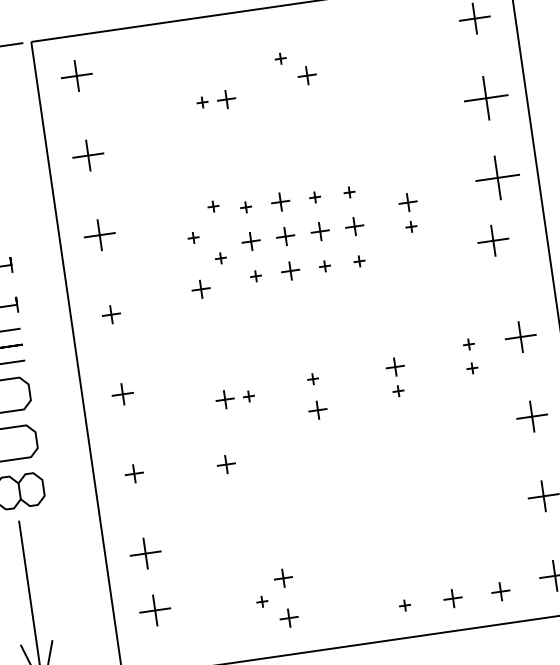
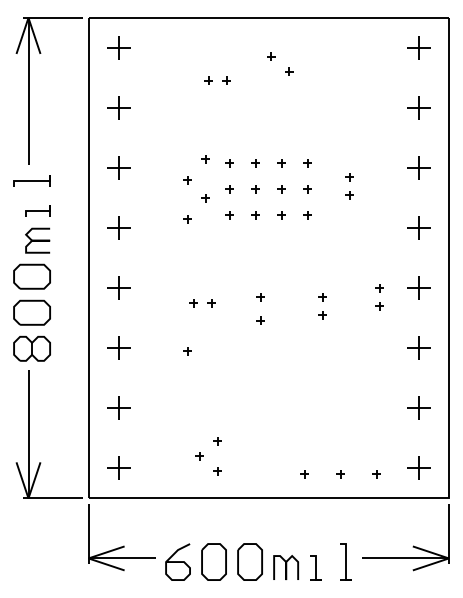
part: (307, 74) -> (289, 71), size x0.62
part: (485, 97) -> (418, 107), size x0.71
part: (226, 98) -> (226, 80), size x0.62
part: (497, 177) -> (418, 167), size x0.71
part: (280, 202) -> (255, 163), size x0.62
part: (407, 203) -> (349, 177), size x0.62
part: (354, 227) -> (307, 189), size x0.62
part: (319, 232) -> (281, 189), size x0.62
part: (285, 237) -> (255, 189), size x0.62
part: (492, 240) -> (418, 227), moved
part: (250, 242) -> (229, 189), size x0.62
part: (290, 271) -> (255, 215), size x0.62
part: (200, 290) -> (187, 219), size x0.62
part: (111, 313) -> (118, 227), size x1.67
part: (394, 367) -> (322, 297), size x0.62
part: (122, 393) -> (118, 287), size x1.43
part: (224, 400) -> (193, 303), size x0.62
part: (317, 410) -> (260, 320), size x0.62
part: (226, 465) -> (187, 351), size x0.62
part: (133, 473) -> (118, 347), size x1.67
part: (283, 578) -> (217, 441), size x0.62
part: (500, 592) -> (376, 474), size x0.62
part: (452, 598) -> (340, 474), size x0.62
part: (154, 609) -> (118, 467), moved
part: (288, 618) -> (217, 471), size x0.62

